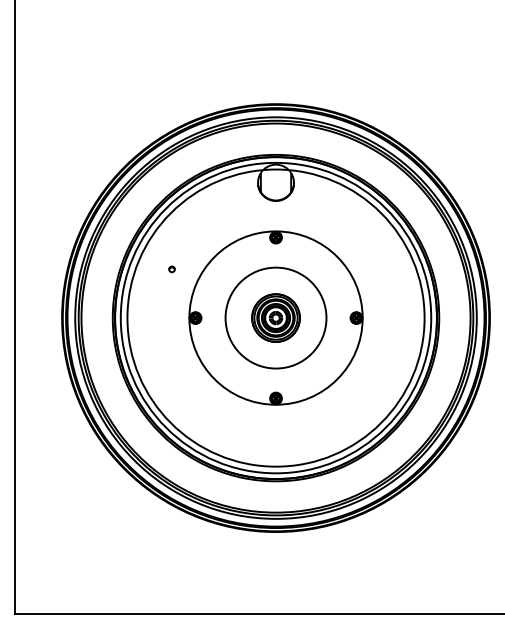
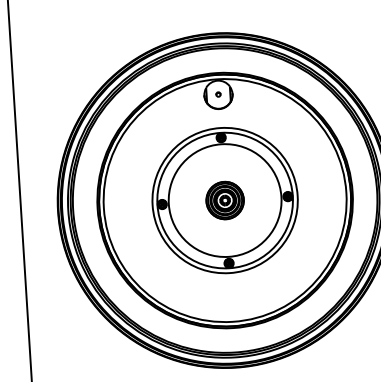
part: (171, 269) -> (218, 94), moved
circle: (275, 317) -> (224, 200), size x0.62
circle: (275, 318) -> (224, 200), size x1.43

